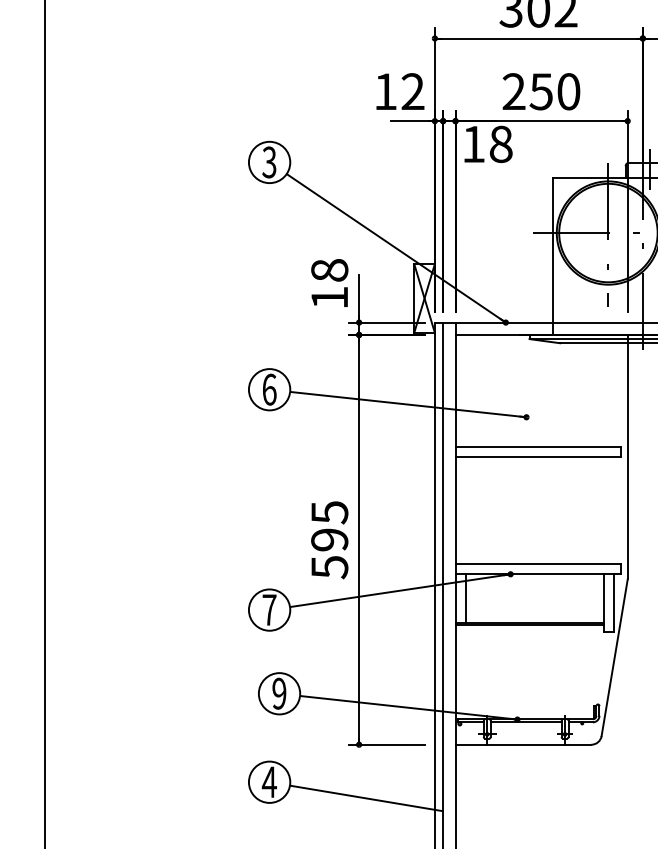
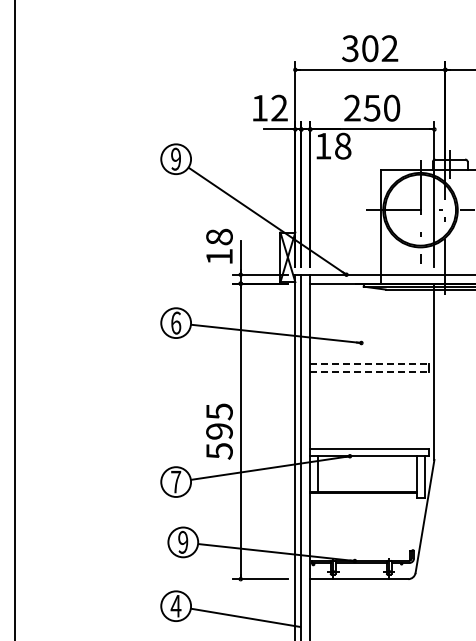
text: (268, 162) -> (175, 159), 3 -> 9
line: (537, 447) -> (369, 364), solid -> dashed
line: (537, 456) -> (369, 371), solid -> dashed

